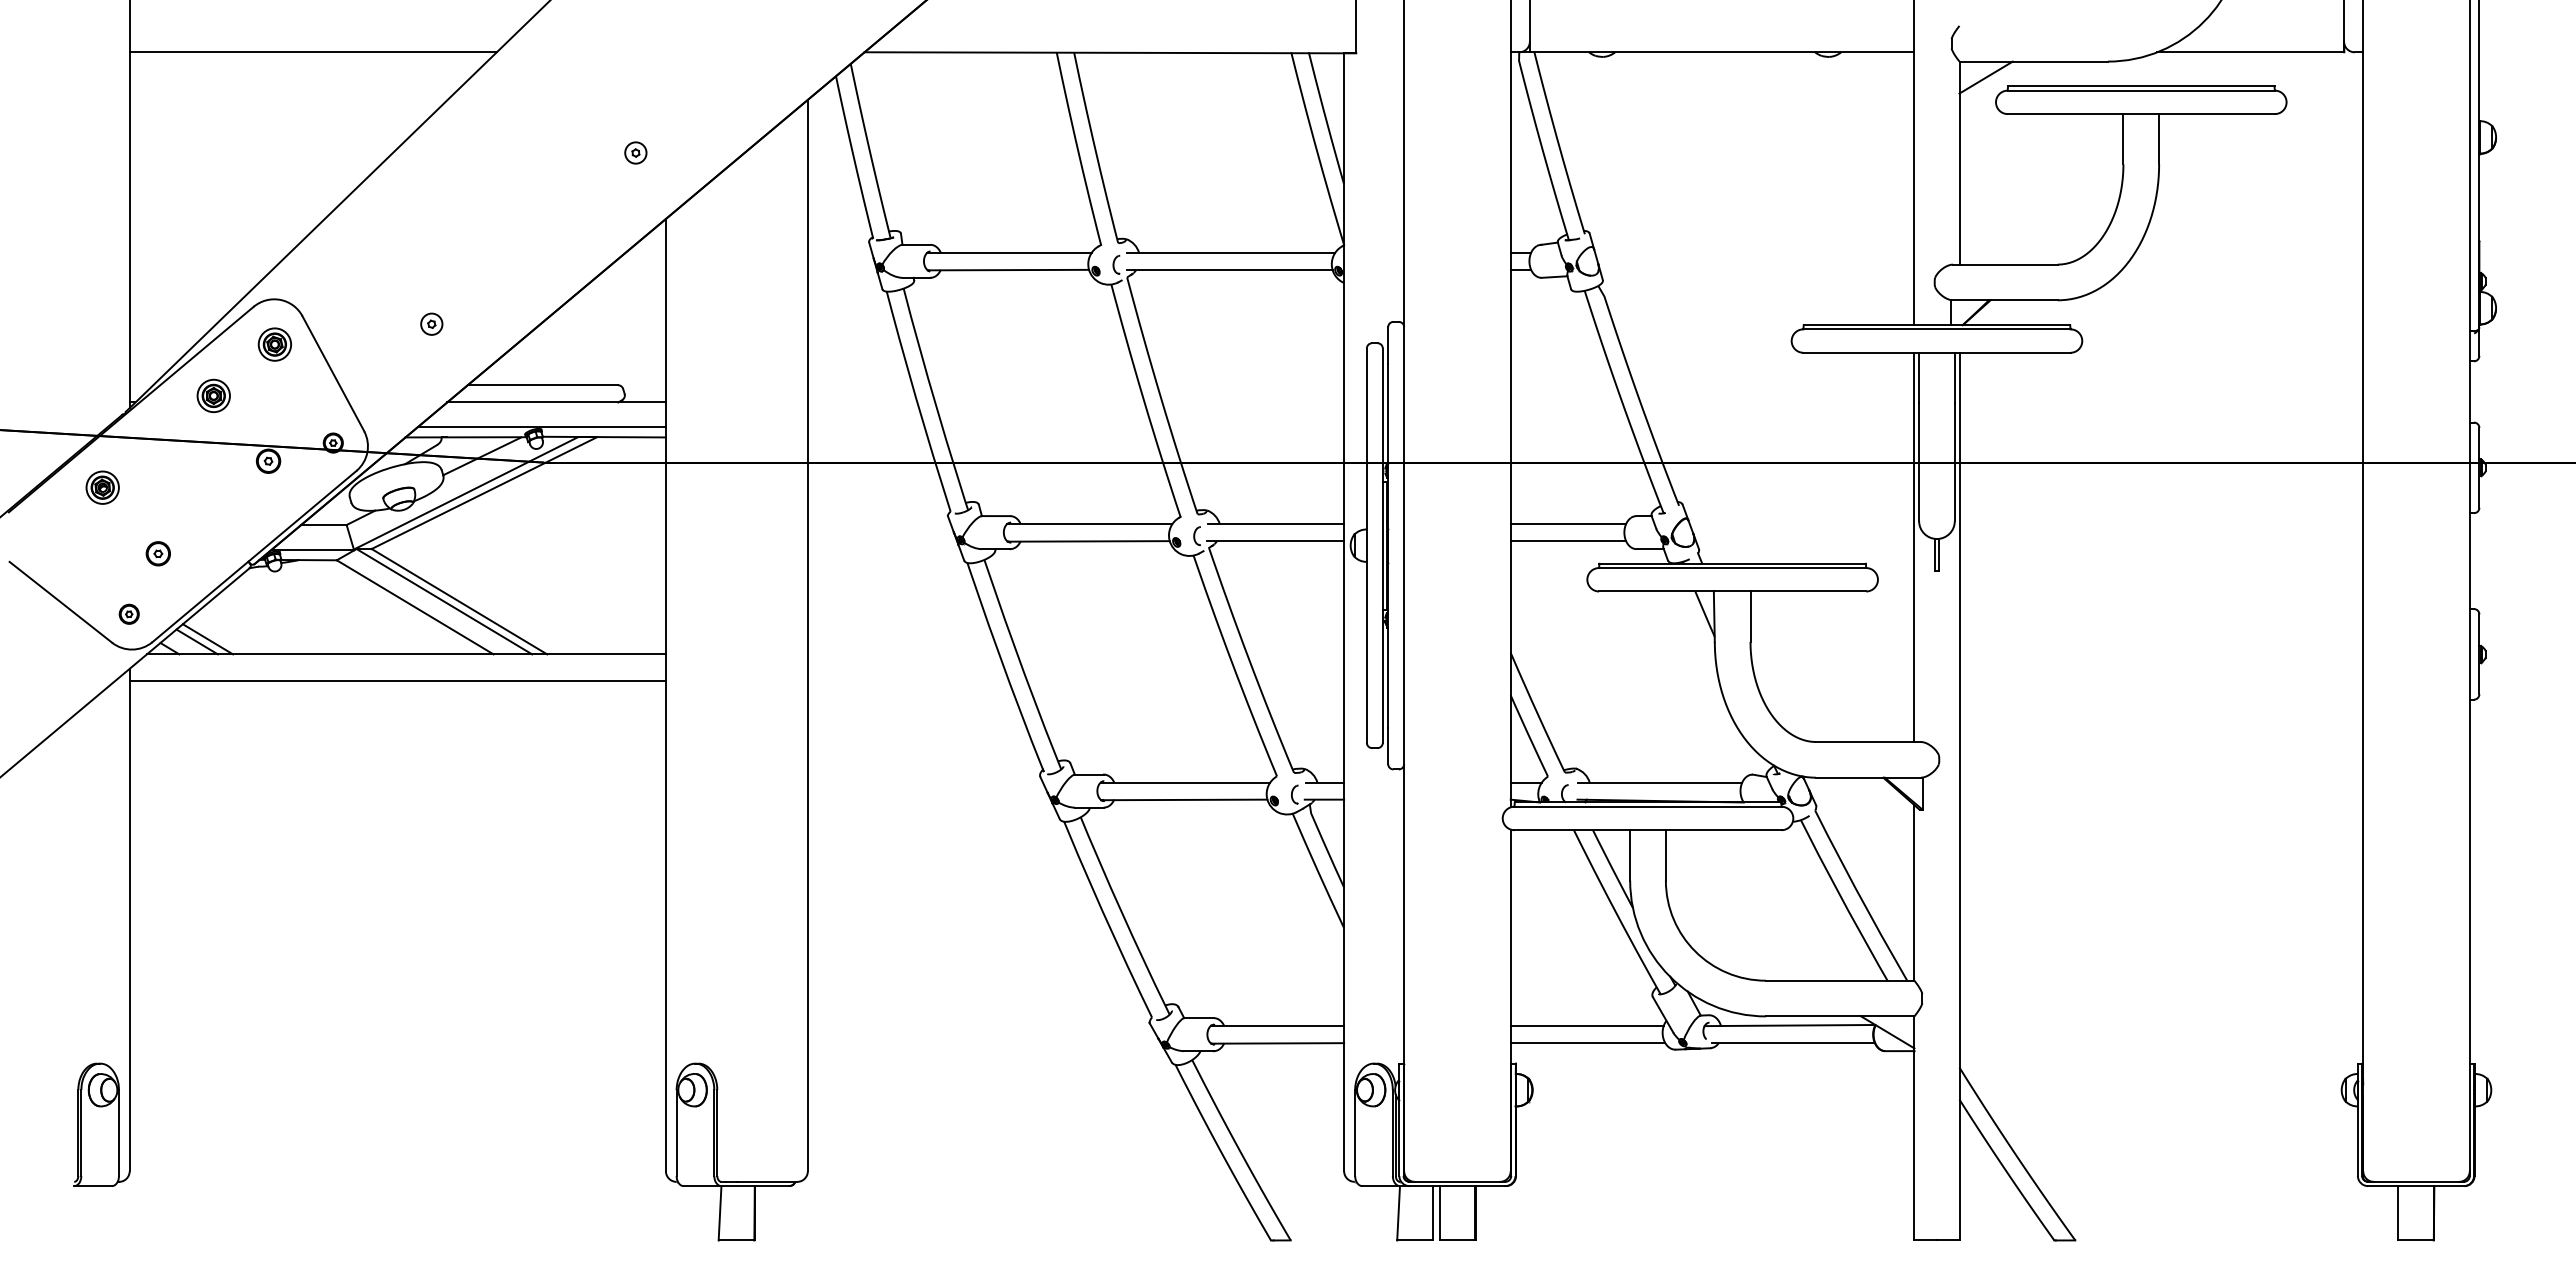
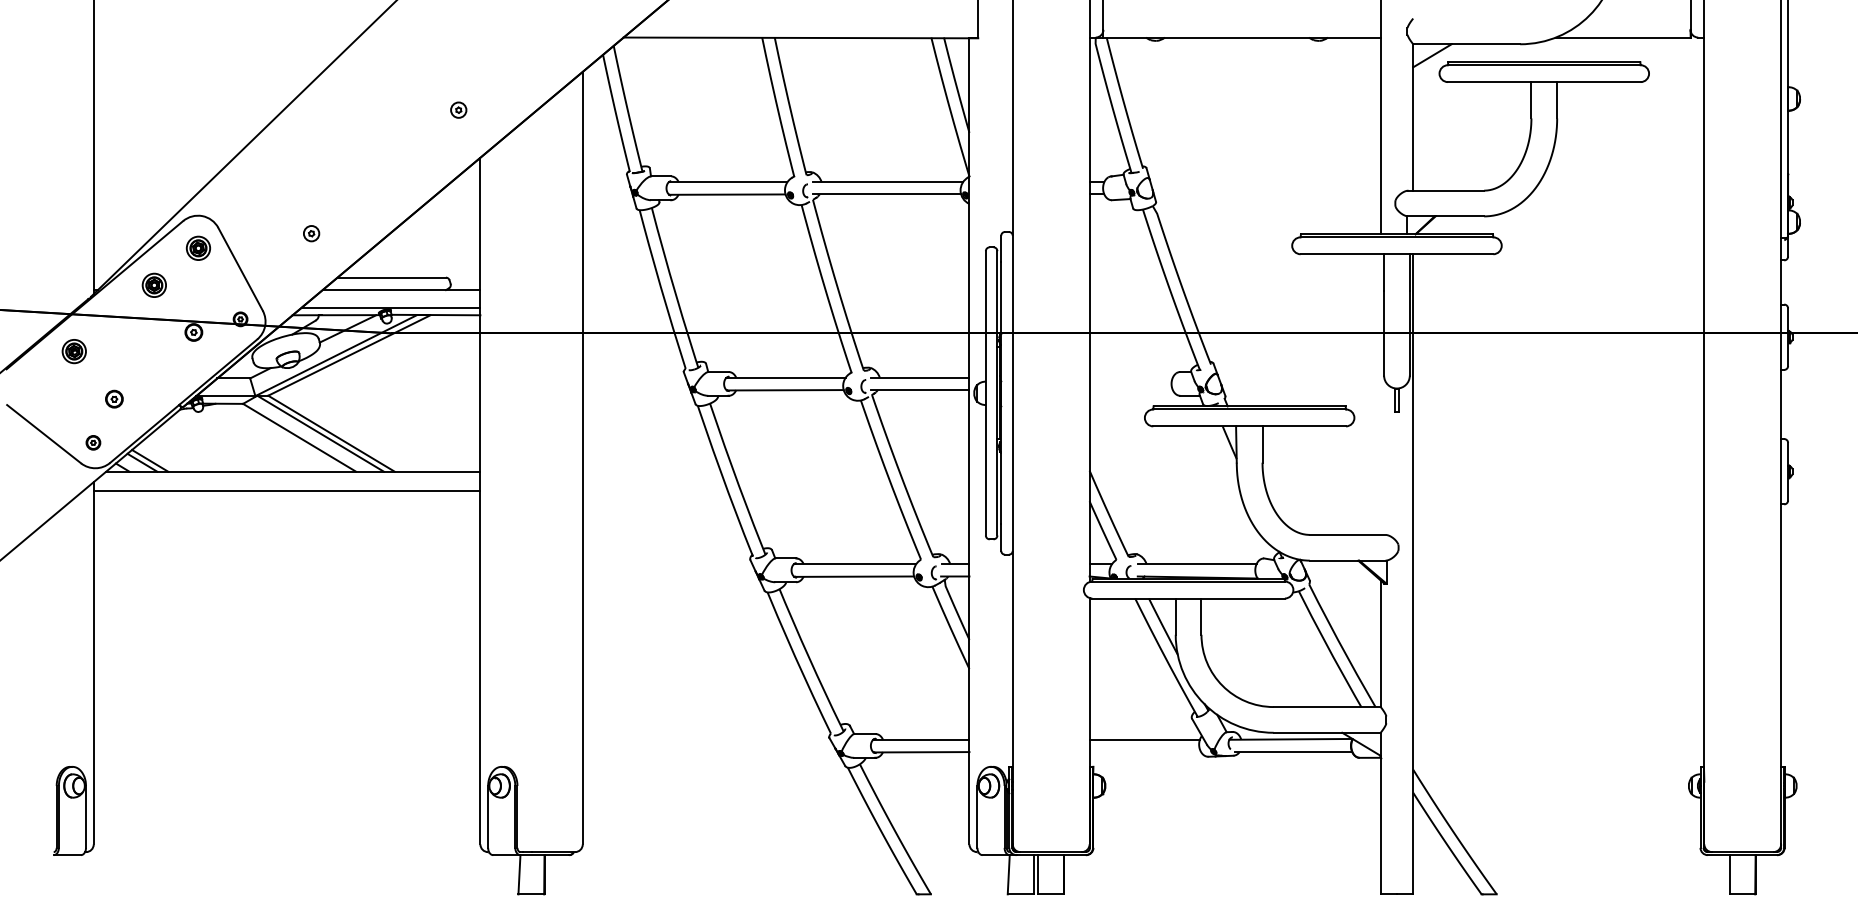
line: (312, 52) -> (225, 37), removed
line: (1568, 524) -> (1131, 378), removed
line: (1568, 541) -> (1131, 390), removed
line: (1914, 547) -> (1380, 394), removed
line: (1587, 1043) -> (1144, 752), removed

